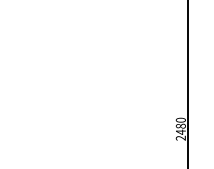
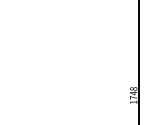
text: (180, 128) -> (133, 95), 2480 -> 1748

